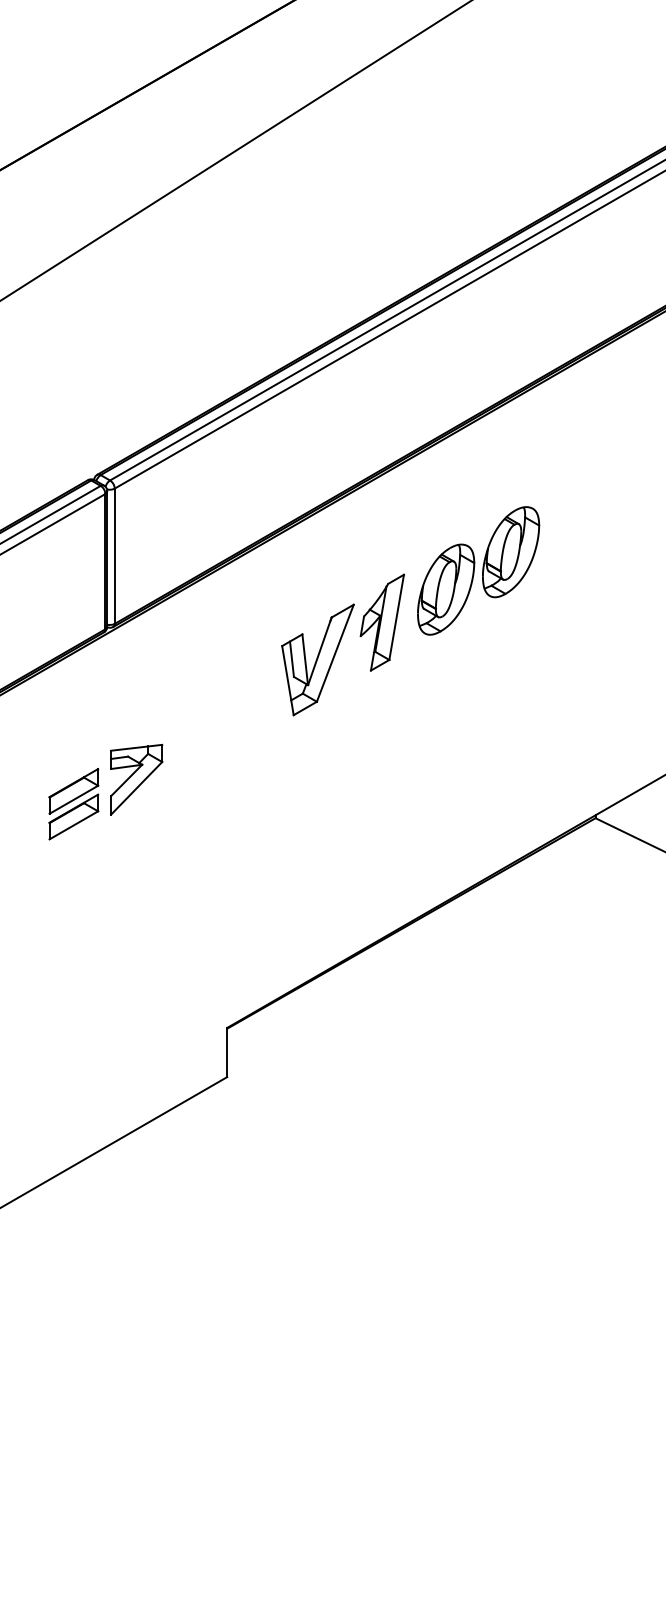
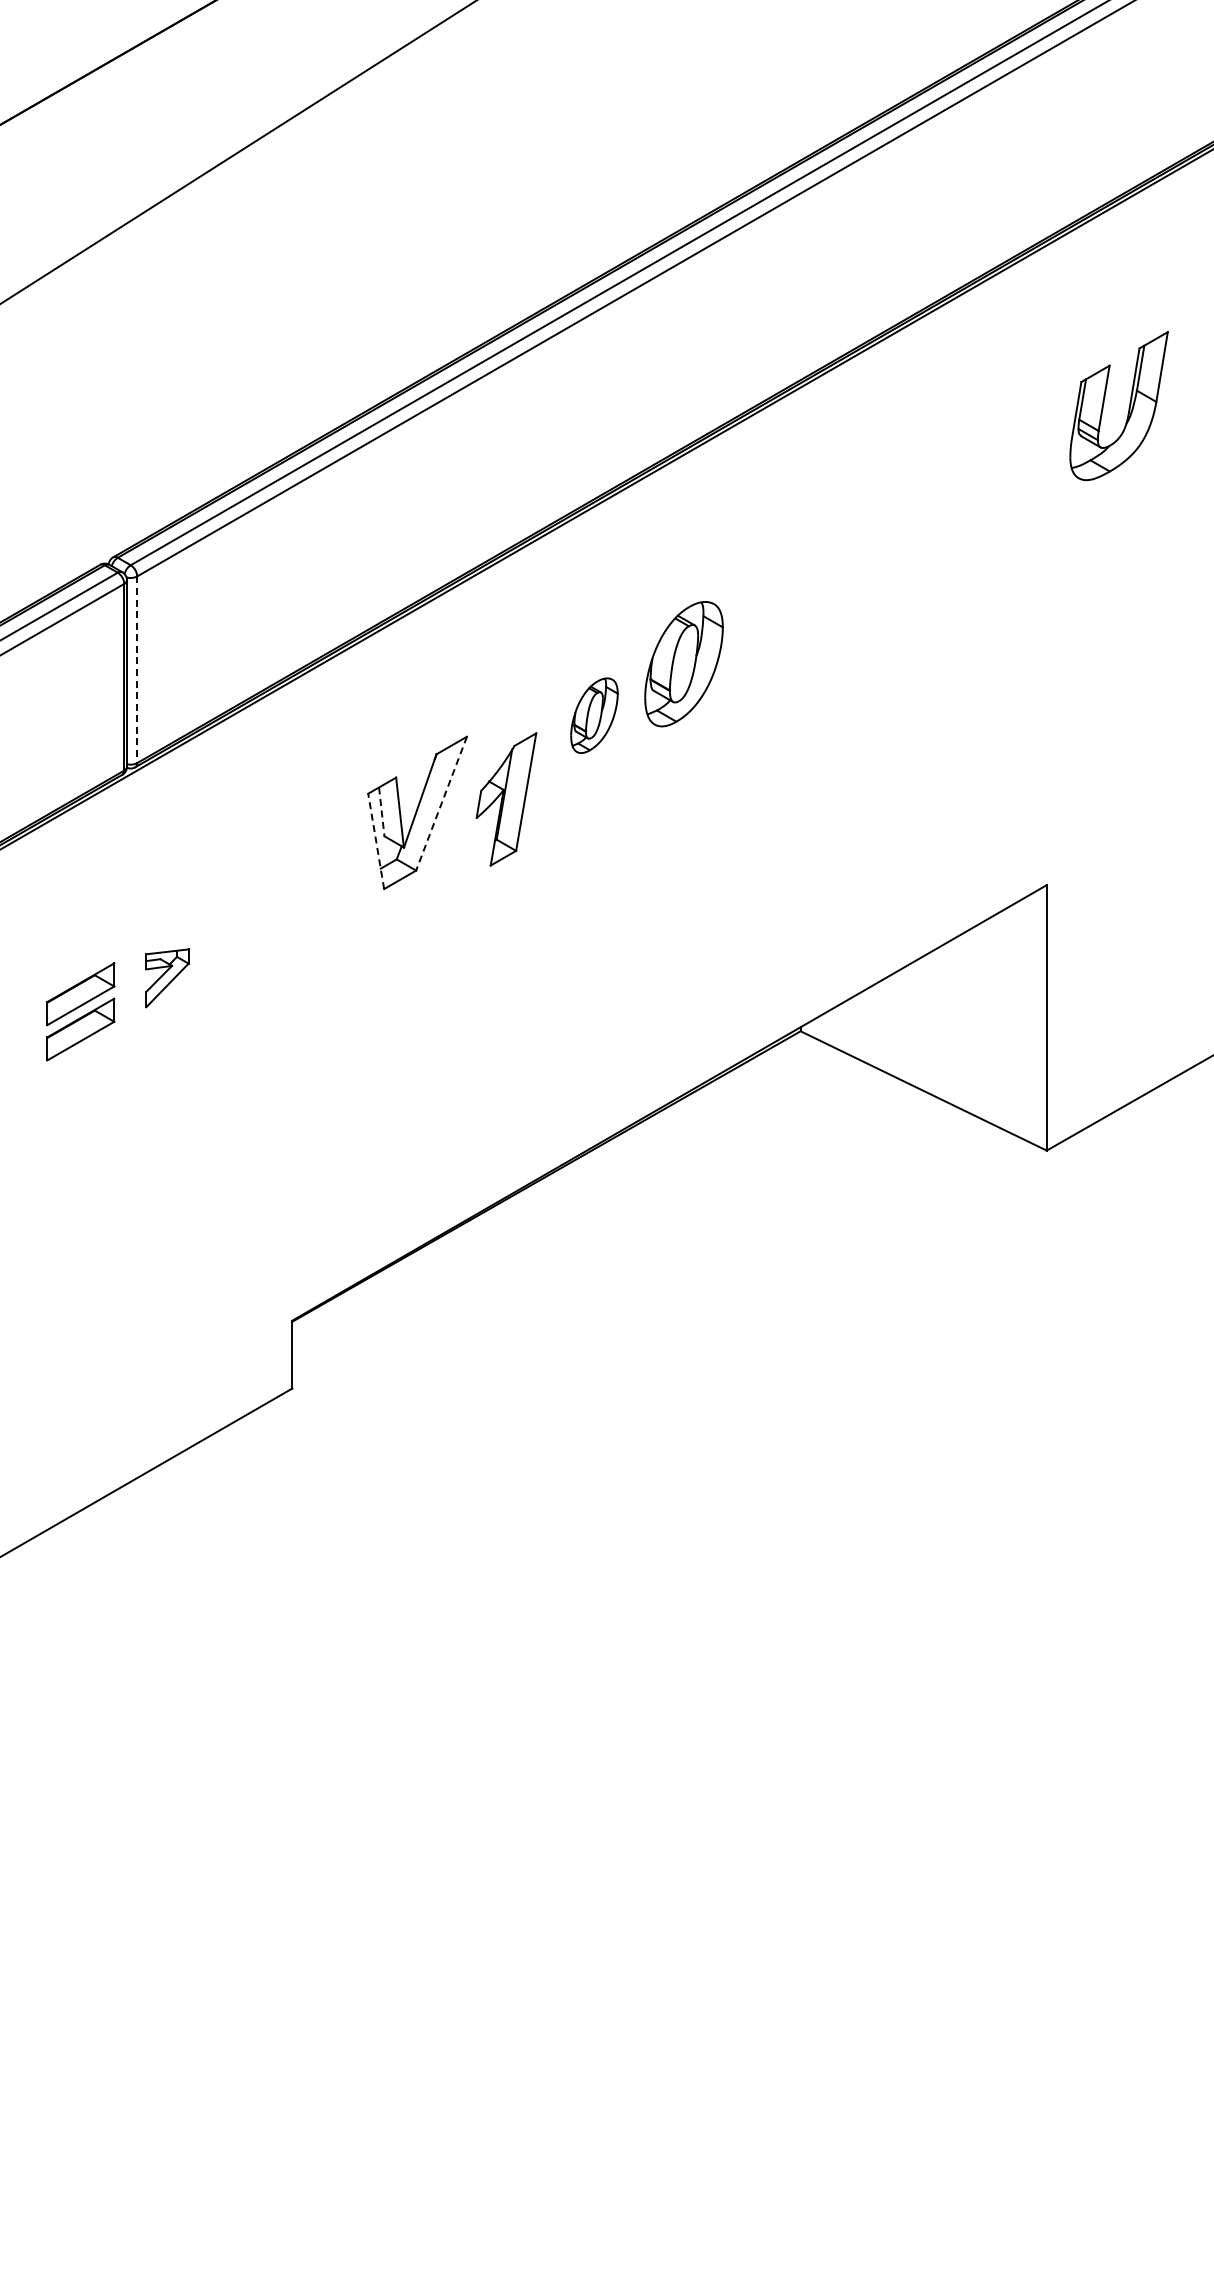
line: (114, 556) -> (137, 670), solid -> dashed
part: (446, 589) -> (594, 715), size x0.6
part: (382, 622) -> (506, 799), moved
line: (335, 653) -> (441, 803), solid -> dashed
line: (291, 658) -> (381, 811), solid -> dashed
line: (288, 679) -> (376, 840), solid -> dashed
part: (136, 779) -> (167, 978), size x0.6

